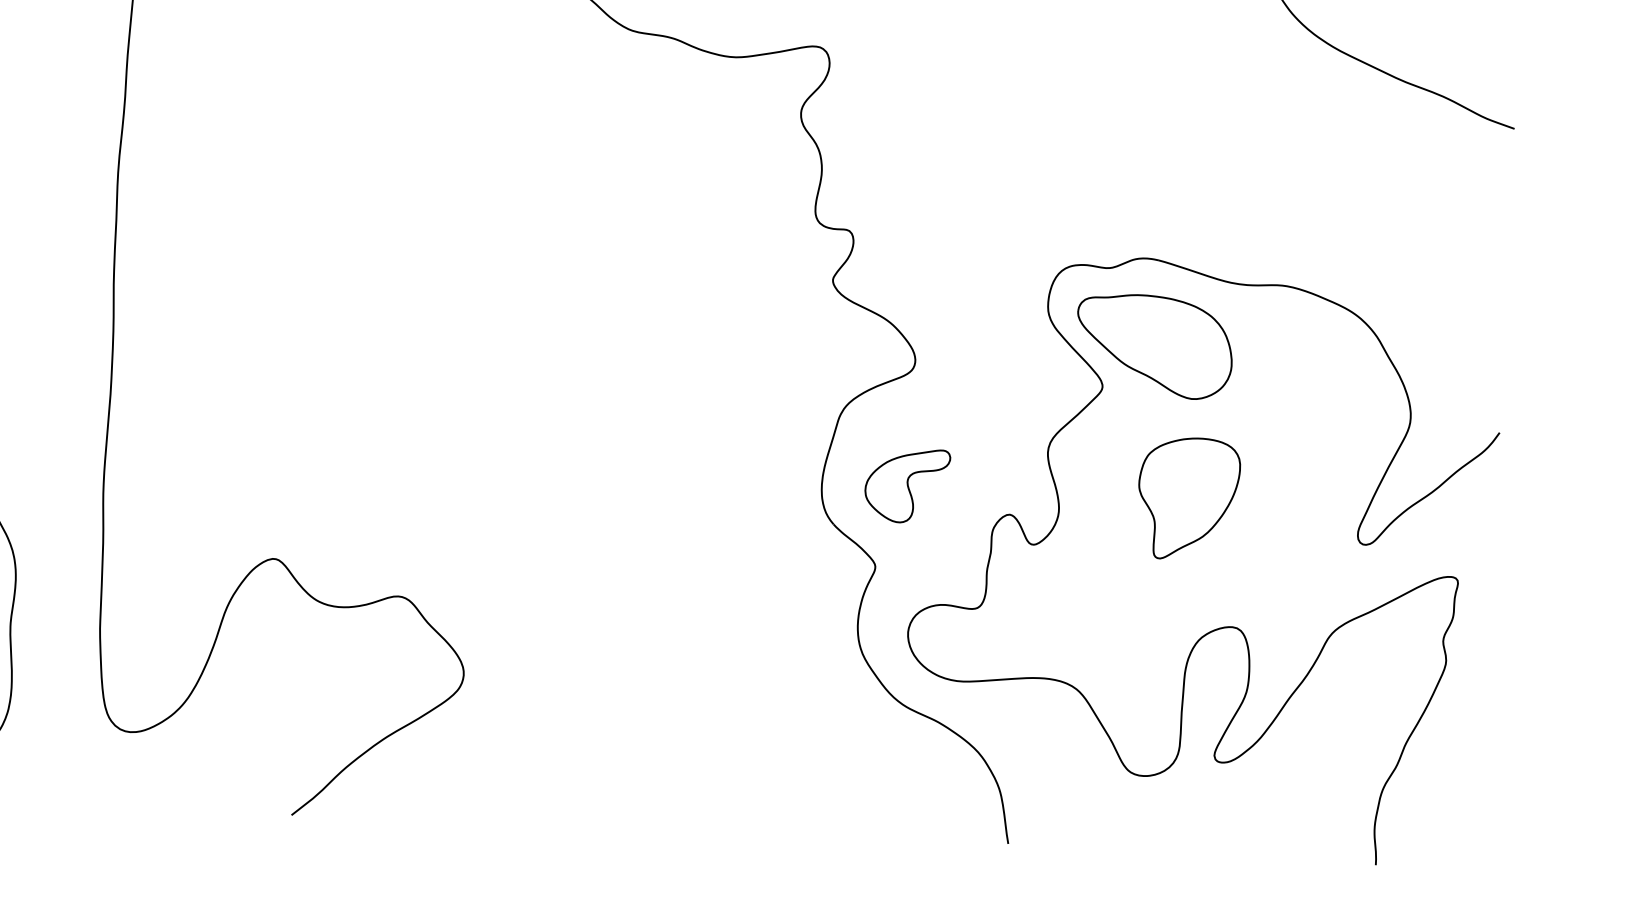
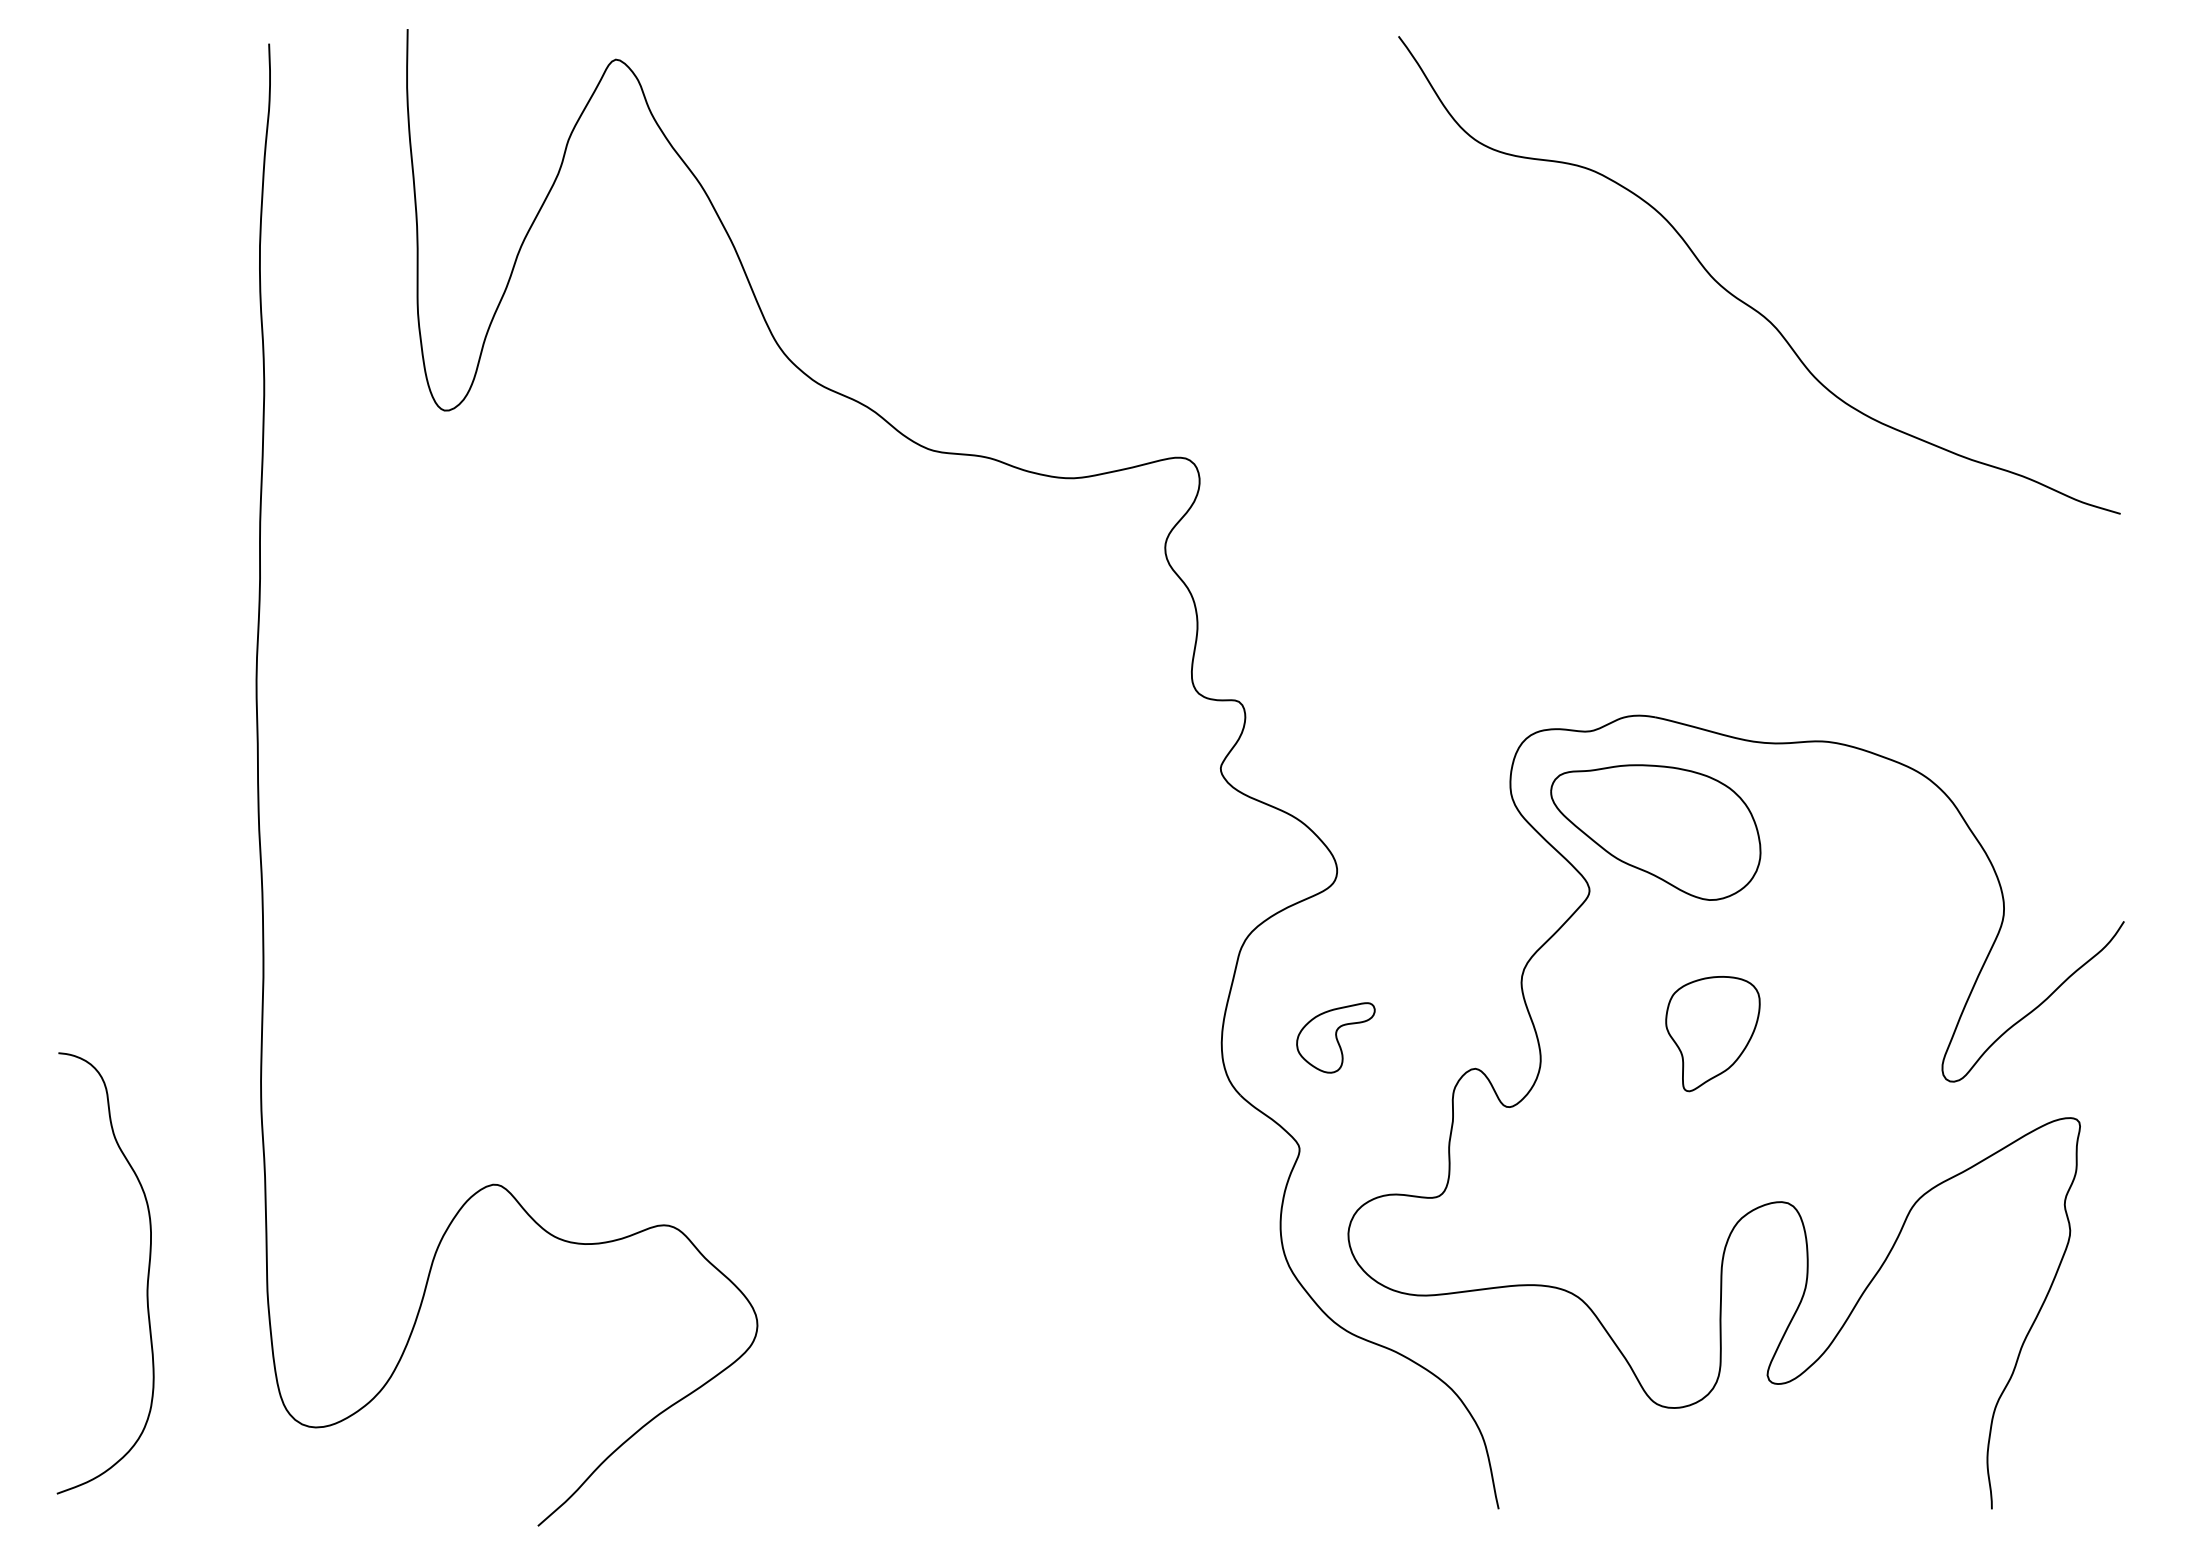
part: (906, 485) -> (1335, 1037), size x0.7
part: (1188, 498) -> (1712, 1033), size x0.7

